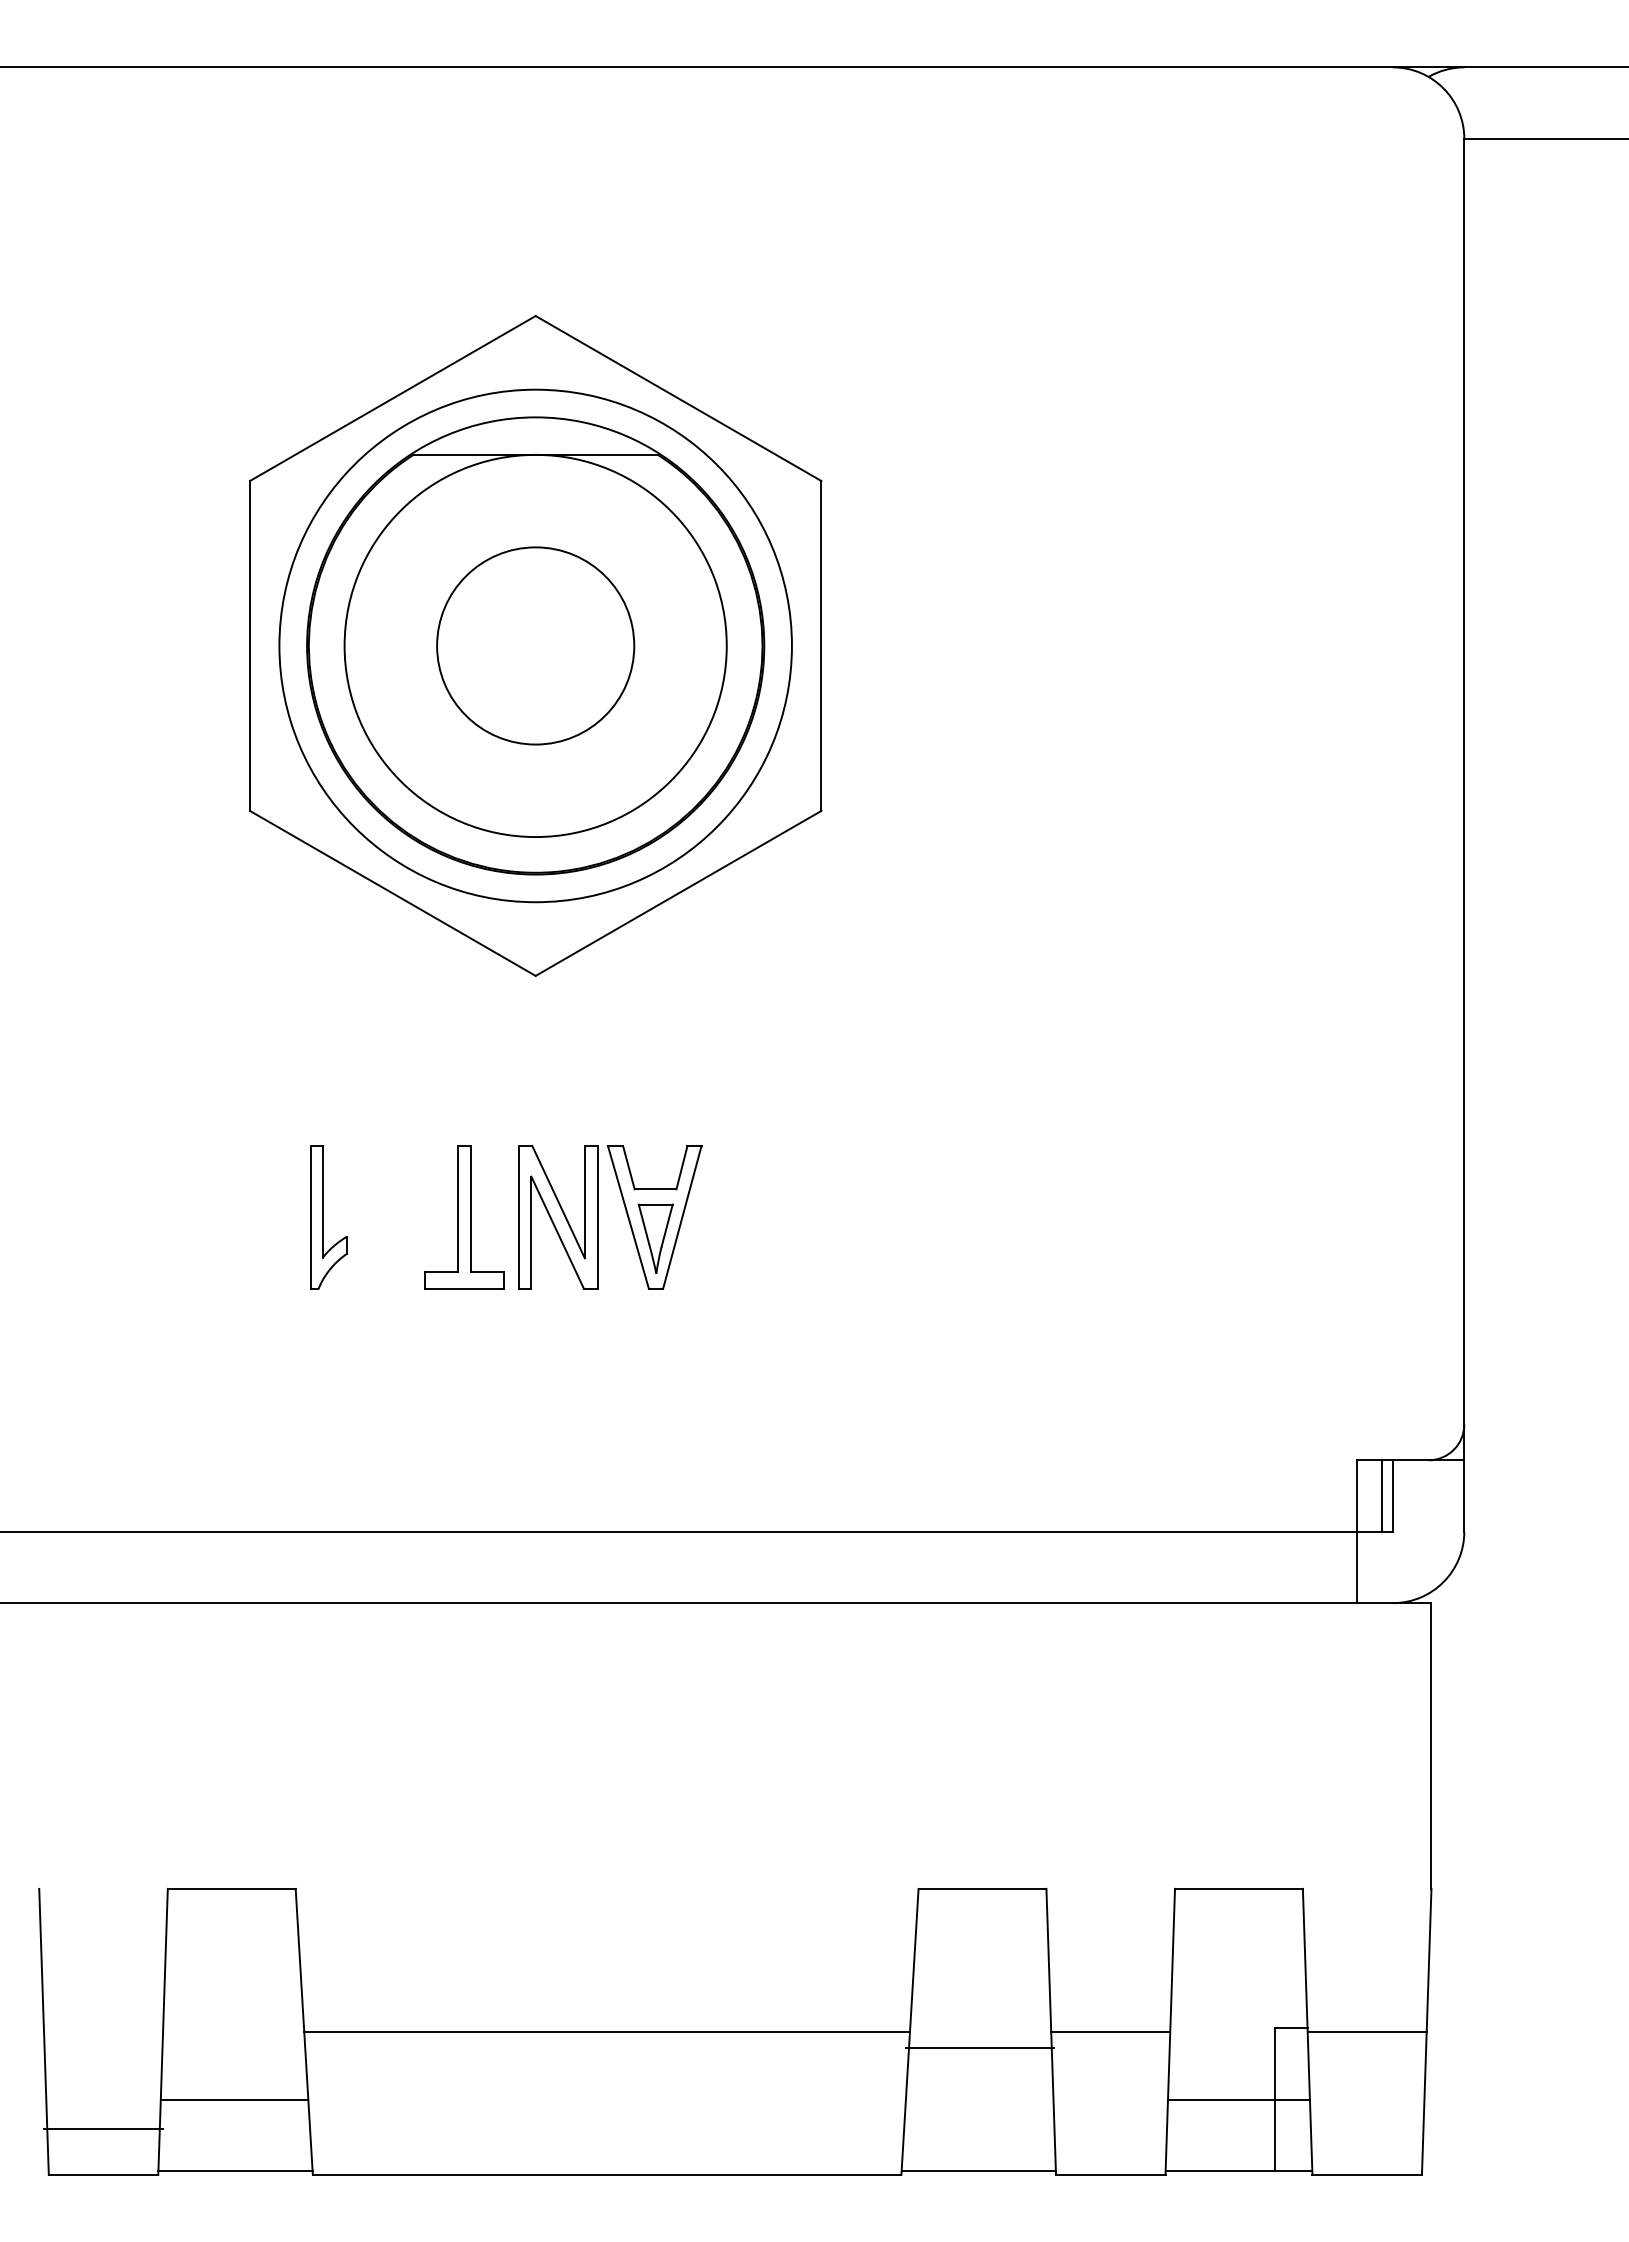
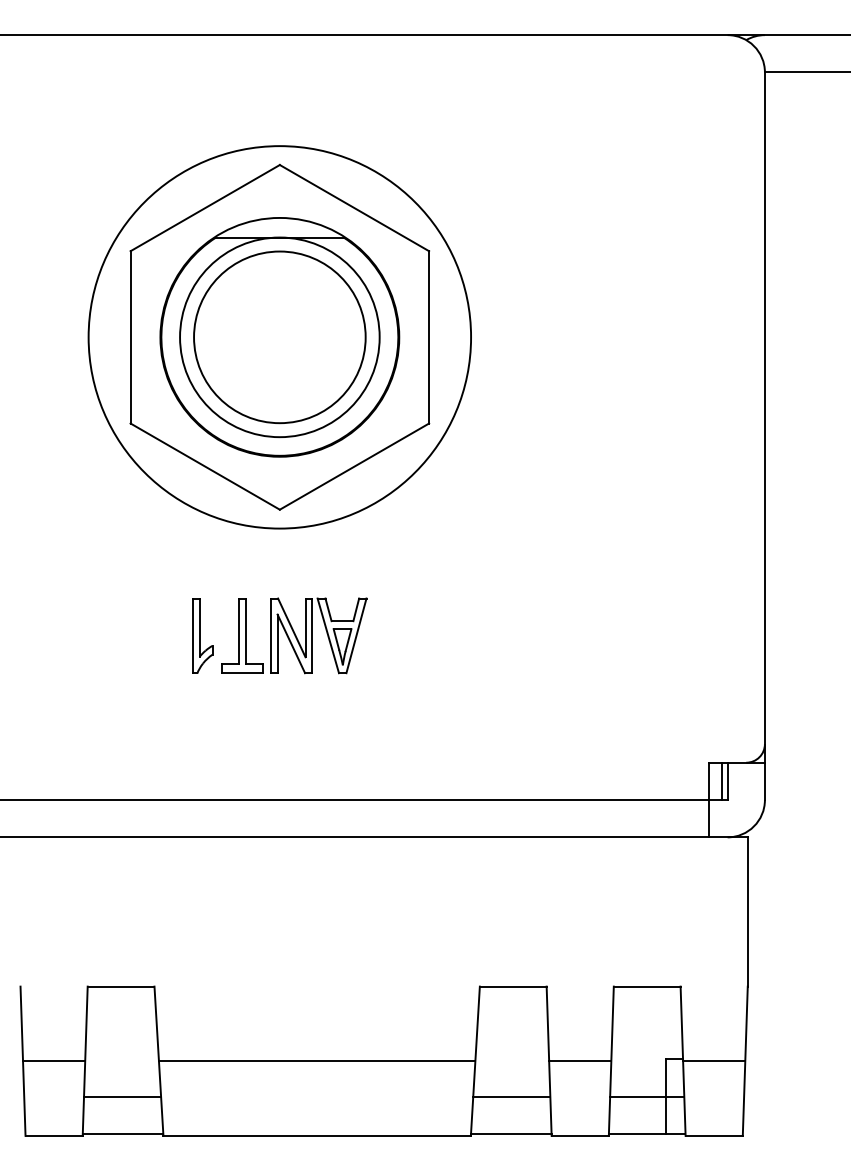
circle: (534, 646) -> (279, 337), size x1.43
circle: (534, 646) -> (279, 337), size x1.67
part: (328, 1216) -> (202, 635), moved
line: (979, 2047) -> (511, 1096), moved
line: (104, 2129) -> (54, 1061), moved

